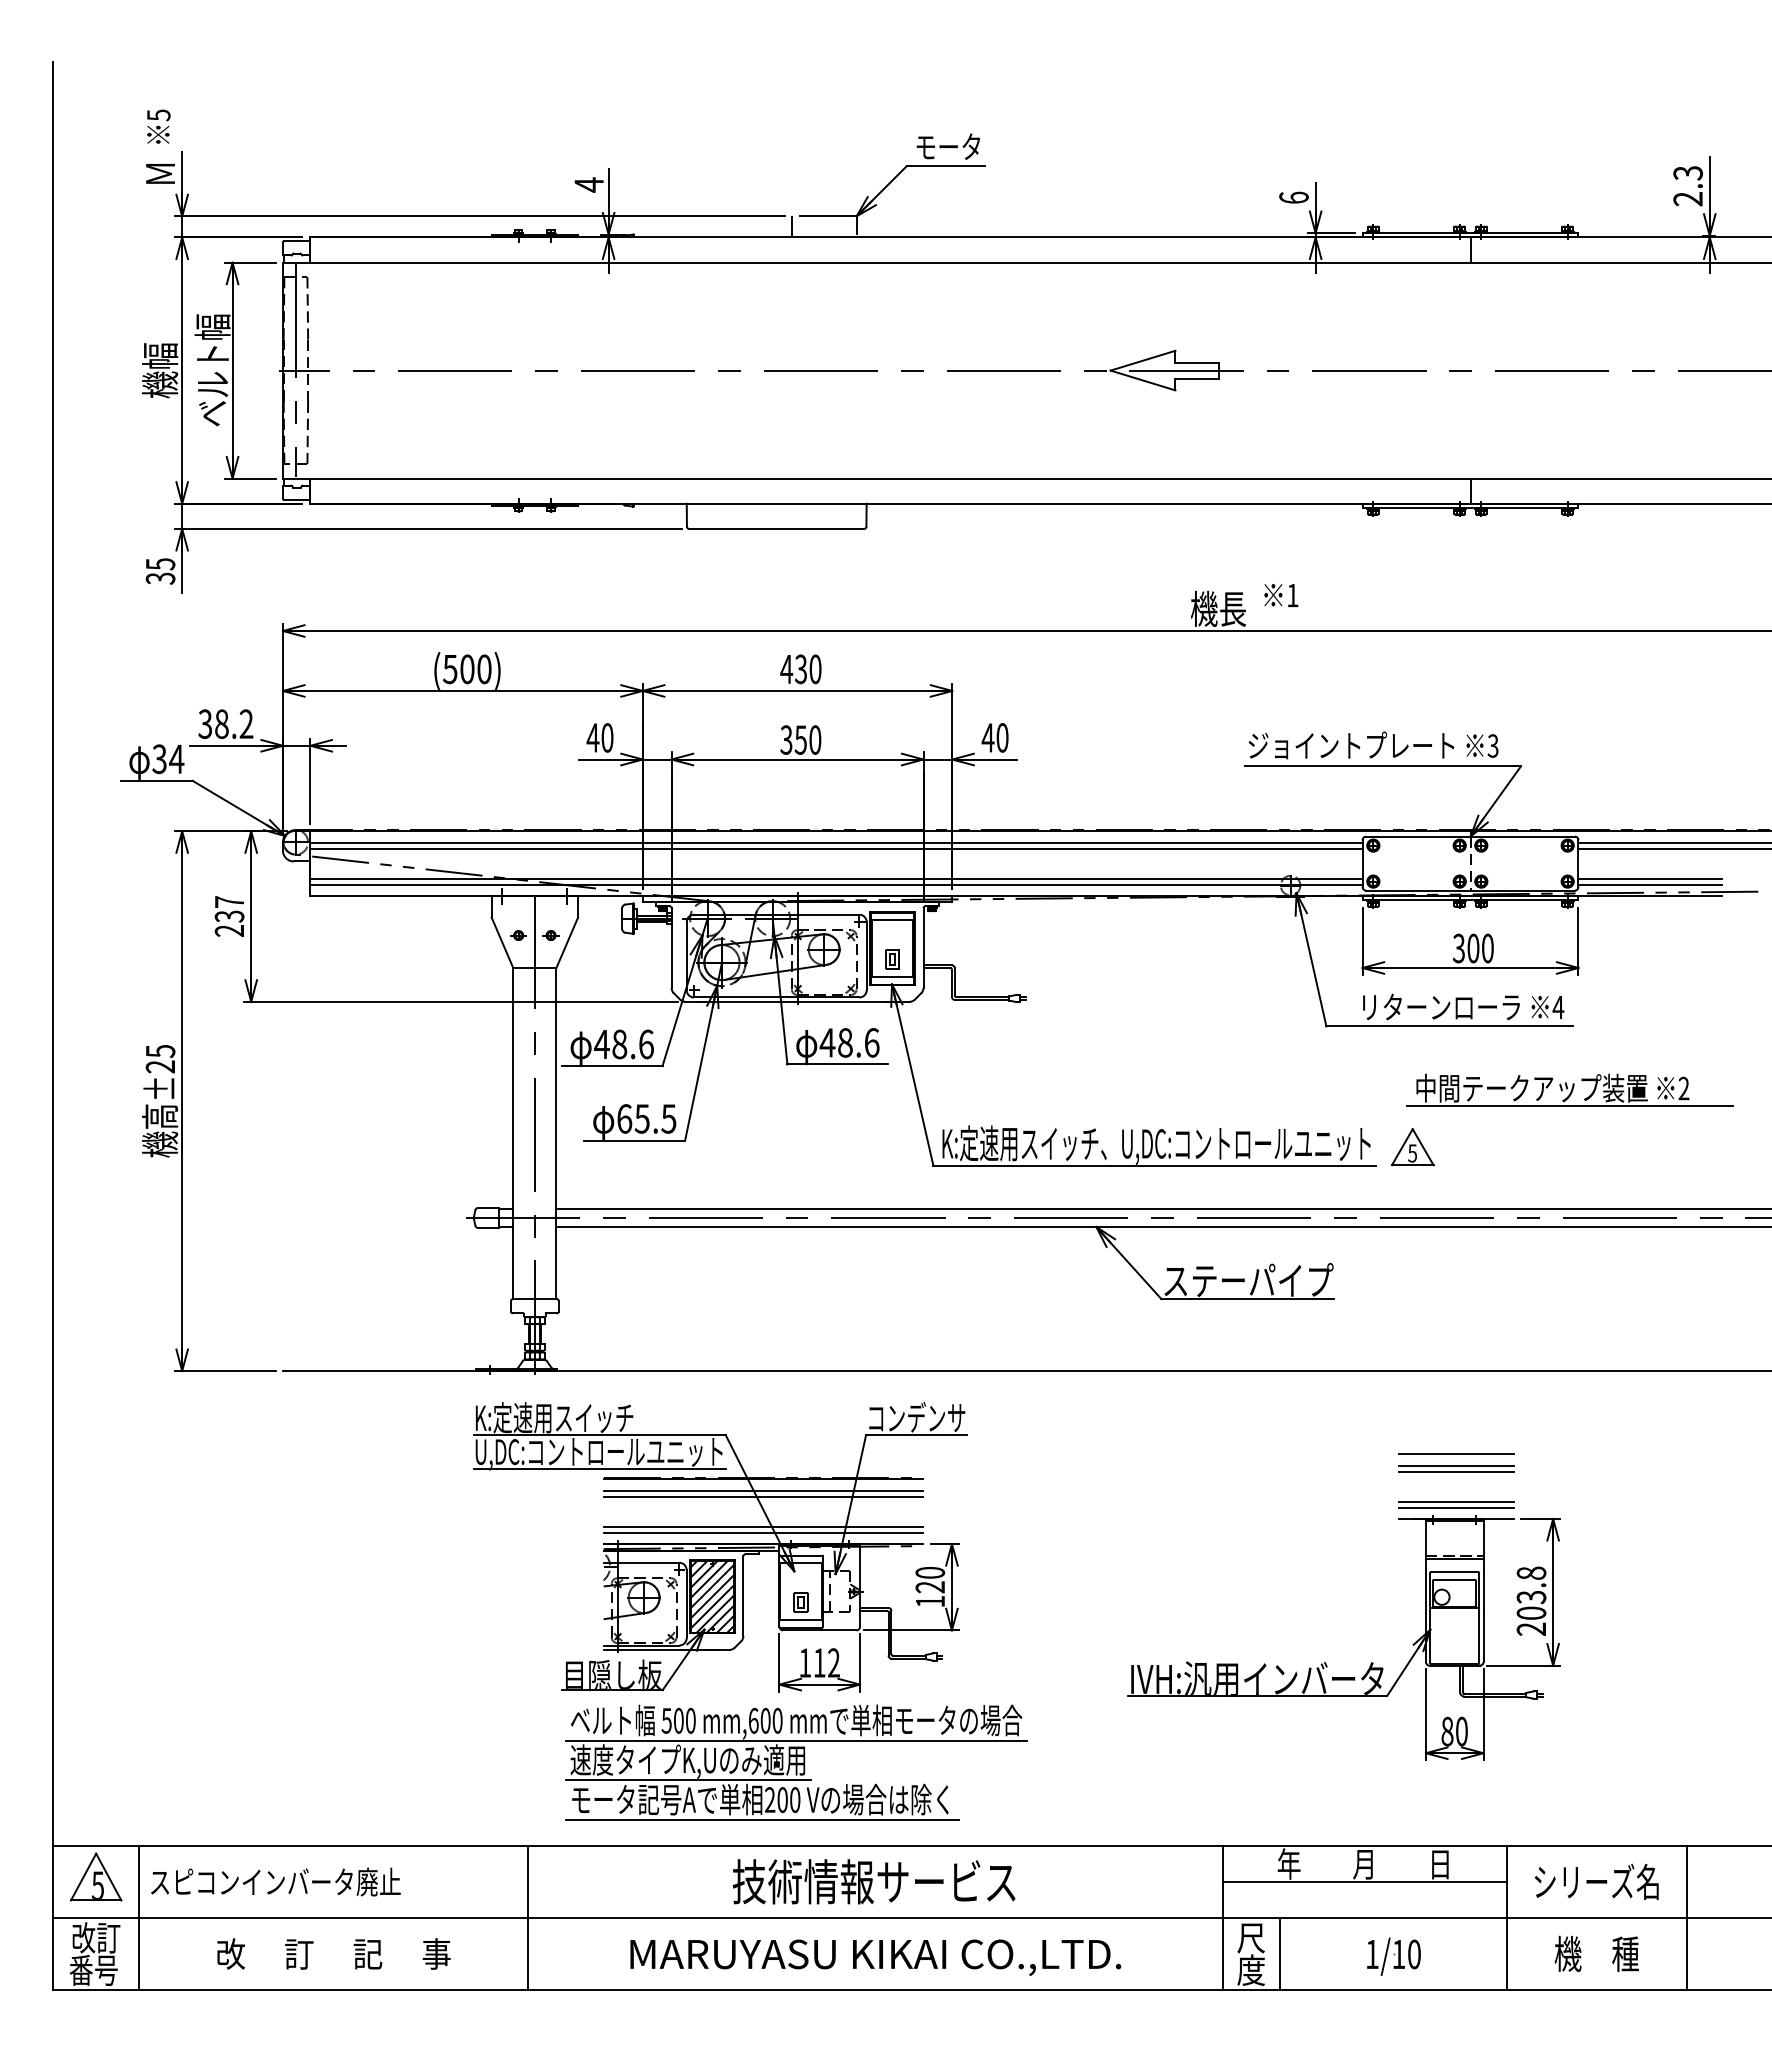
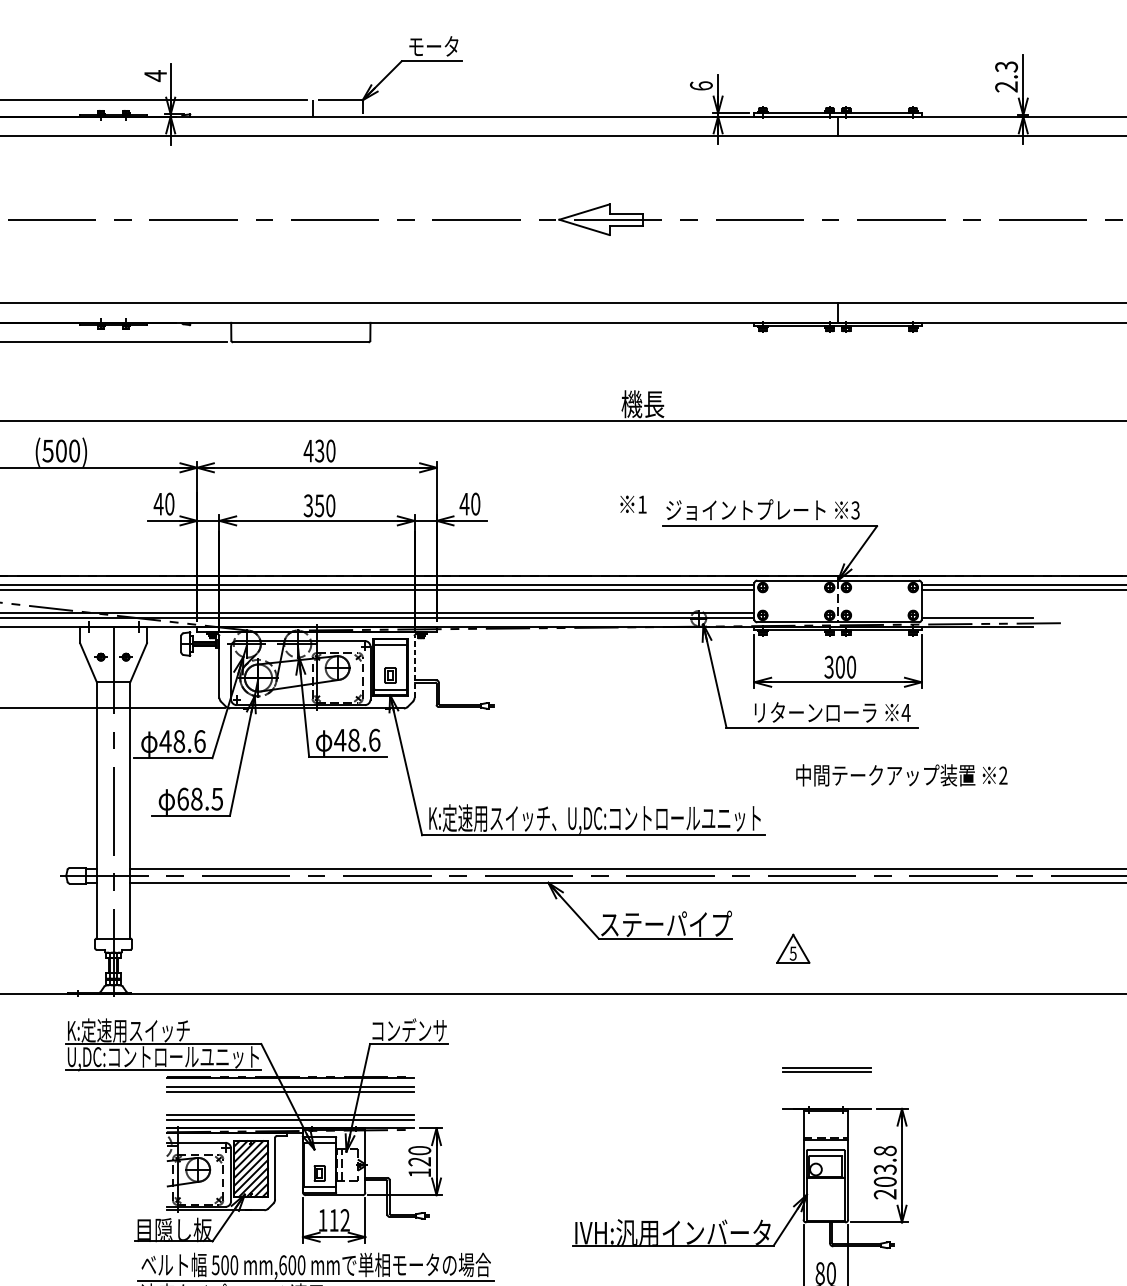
text: (1281, 595) -> (633, 504), moved
line: (1650, 878) -> (977, 613), removed
line: (923, 948) -> (414, 667), solid -> dashed
line: (1570, 1106) -> (915, 789), removed
text: (641, 1118) -> (196, 798), 65.5 -> 68.5
part: (1412, 1147) -> (793, 949), moved
line: (1456, 1453) -> (827, 1058), removed
line: (1456, 1501) -> (827, 1095), removed
line: (1456, 1507) -> (827, 1100), removed

